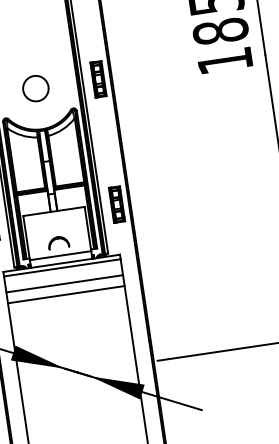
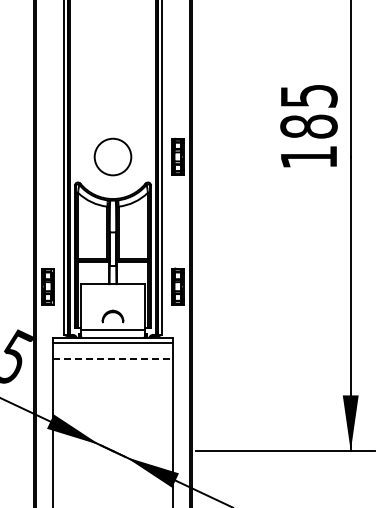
circle: (35, 88) -> (112, 156), size x1.4
line: (65, 284) -> (113, 359), solid -> dashed
line: (65, 294) -> (112, 370), removed

